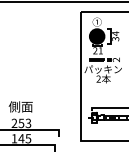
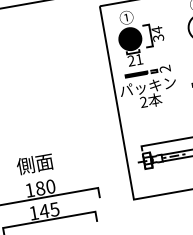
text: (21, 122) -> (40, 187), 253 -> 180

